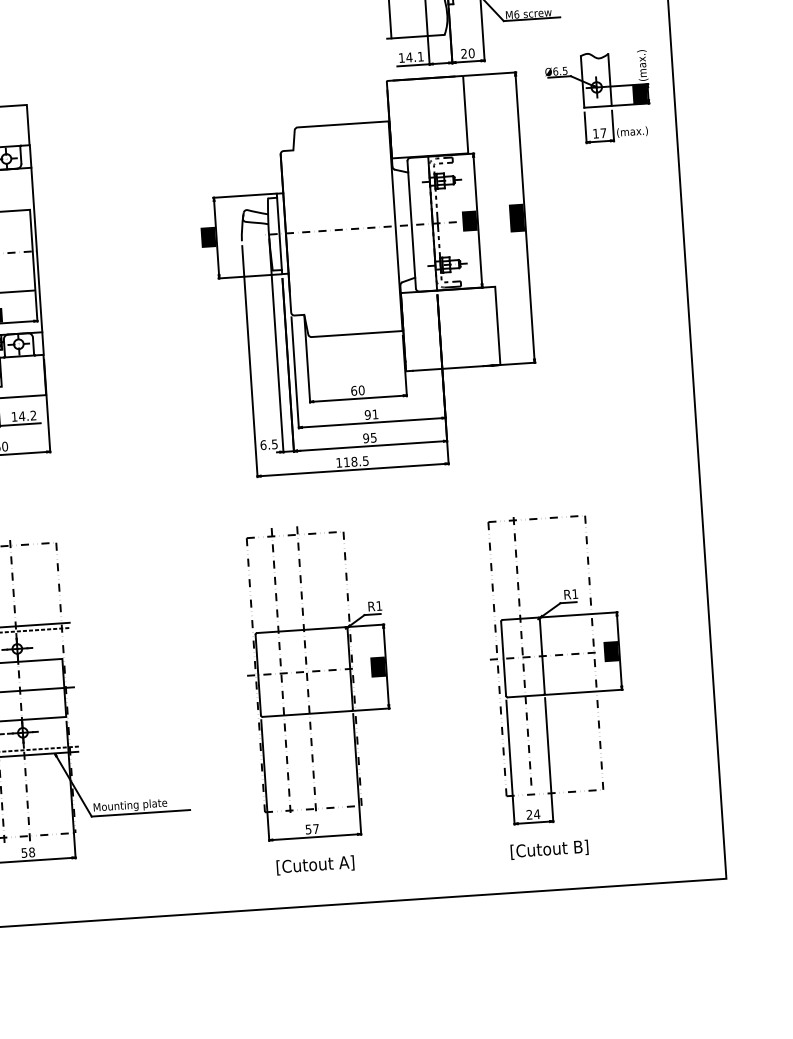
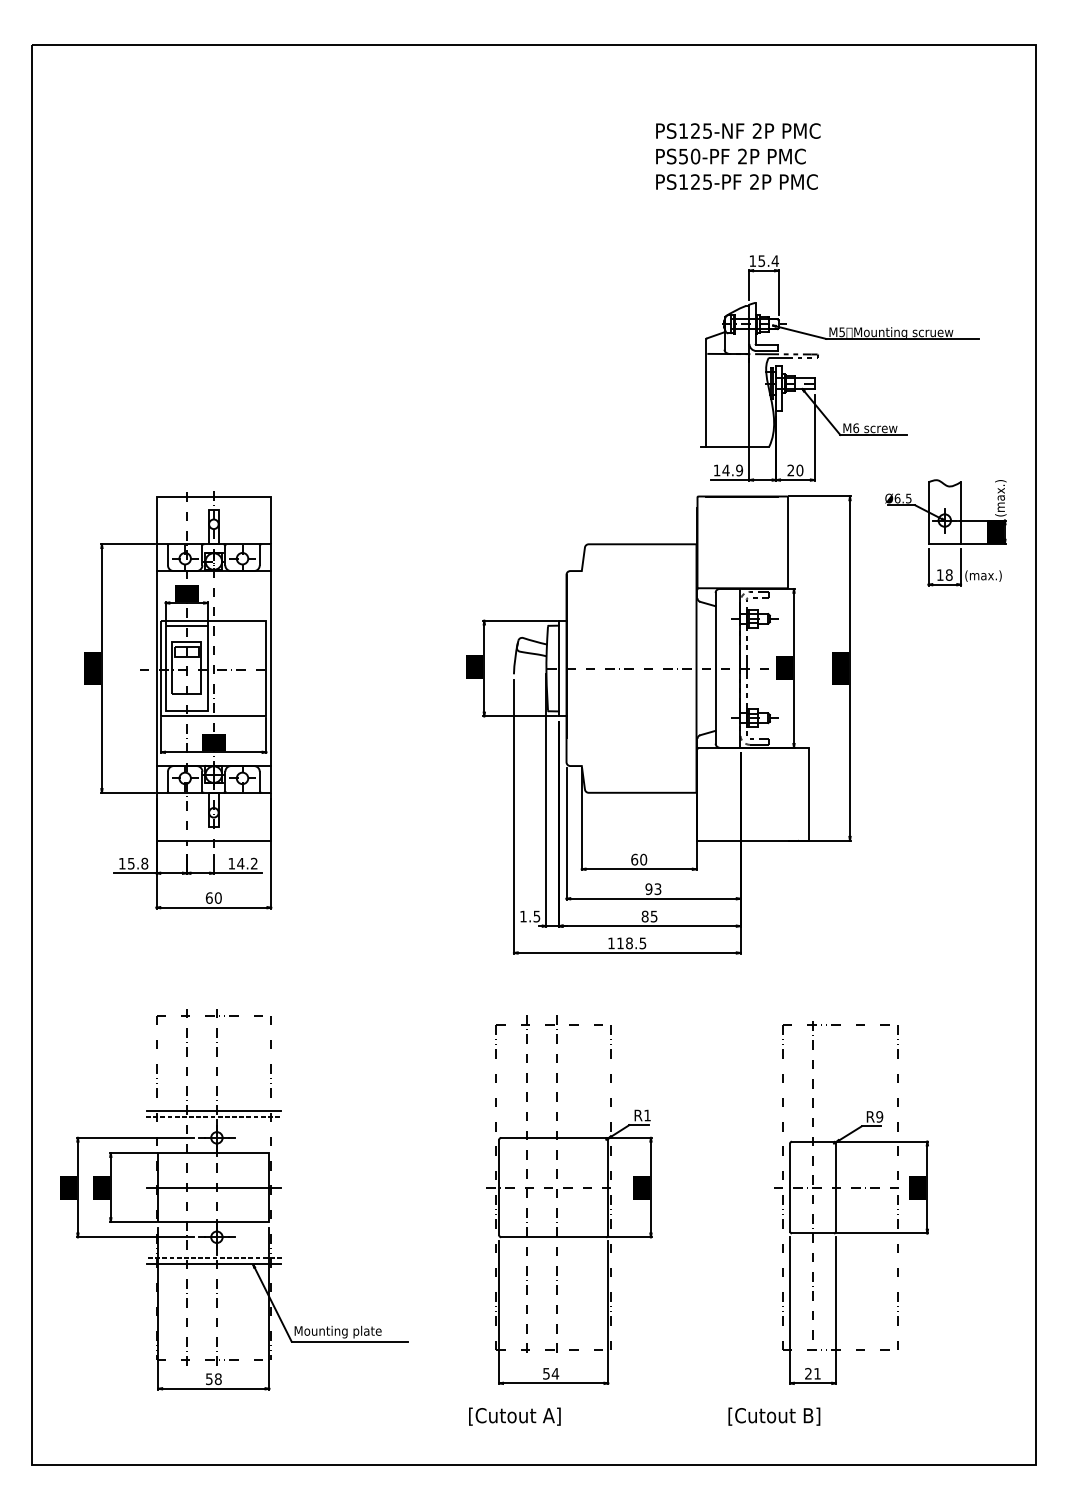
text: (420, 56) -> (739, 470), 14.1 -> 14.9
text: (602, 132) -> (948, 574), 17 -> 18
text: (375, 414) -> (657, 889), 91 -> 93
text: (365, 438) -> (644, 916), 95 -> 85
text: (263, 445) -> (523, 916), 6.5 -> 1.5
text: (575, 593) -> (879, 1116), R1 -> R9
text: (537, 814) -> (817, 1373), 24 -> 21
text: (316, 828) -> (555, 1373), 57 -> 54
text: (549, 849) -> (774, 1416), moved
text: (315, 865) -> (514, 1416), moved

